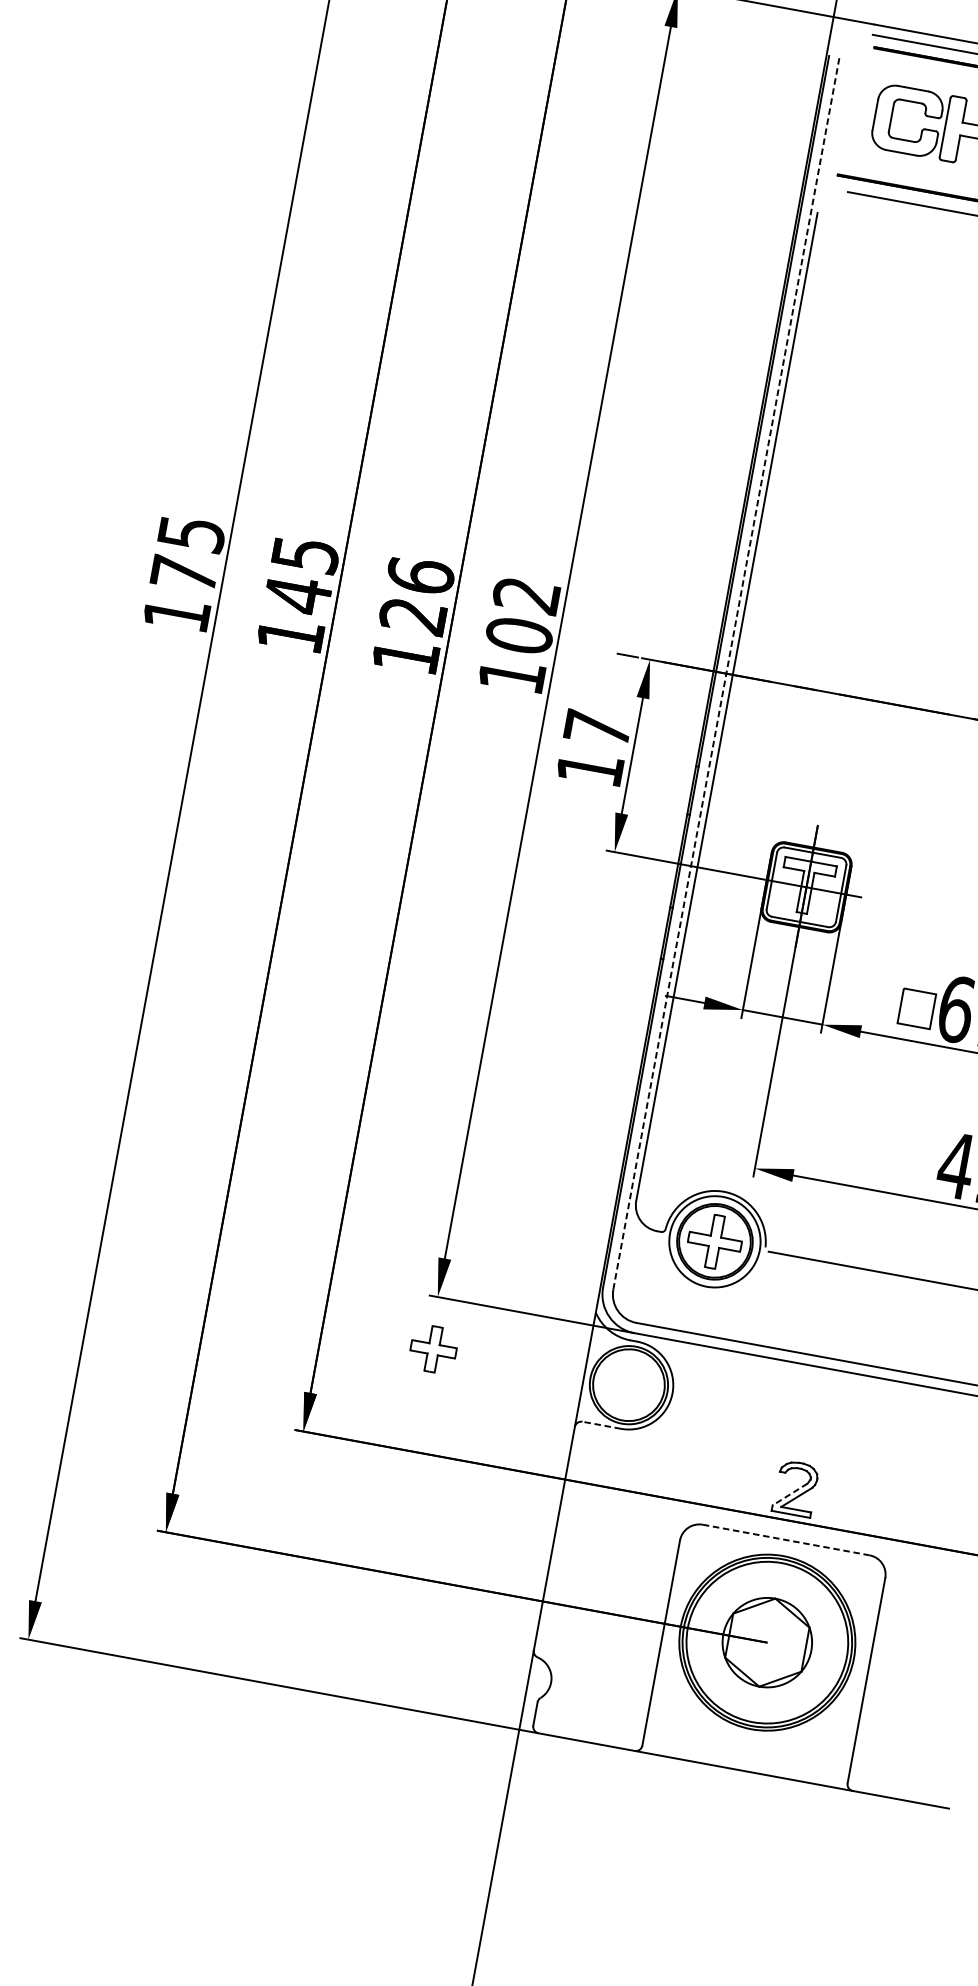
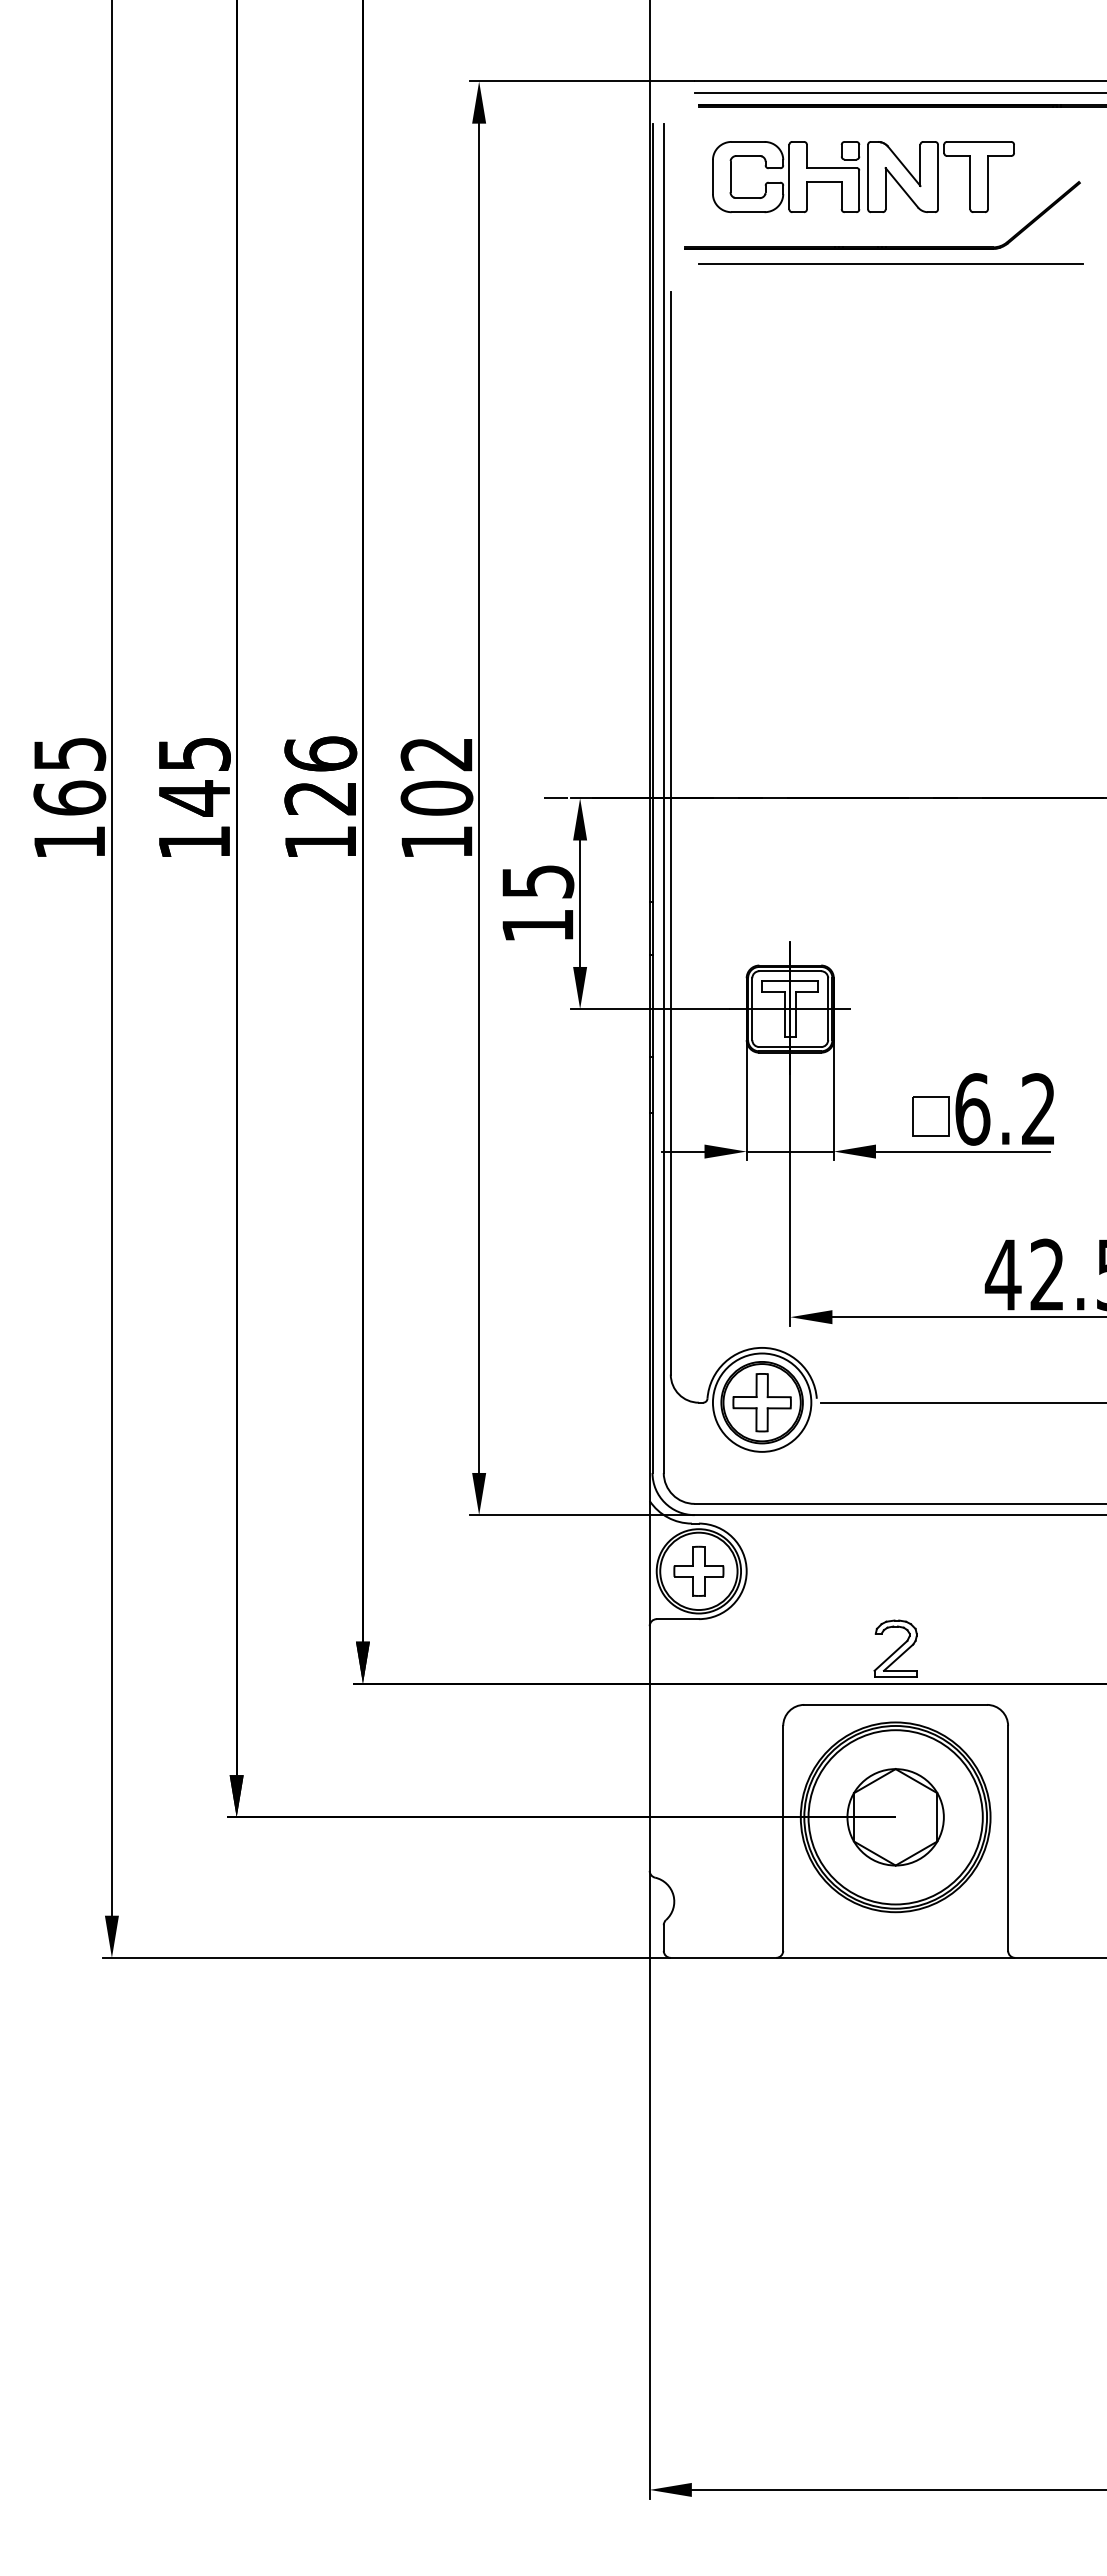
text: (184, 573) -> (69, 797), 175 -> 165
line: (726, 673) -> (663, 798), dashed -> solid
text: (598, 728) -> (538, 881), 17 -> 15
part: (433, 1348) -> (698, 1570), moved
line: (601, 1425) -> (677, 1619), dashed -> solid
line: (789, 1494) -> (890, 1656), dashed -> solid
line: (787, 1539) -> (896, 1704), dashed -> solid

